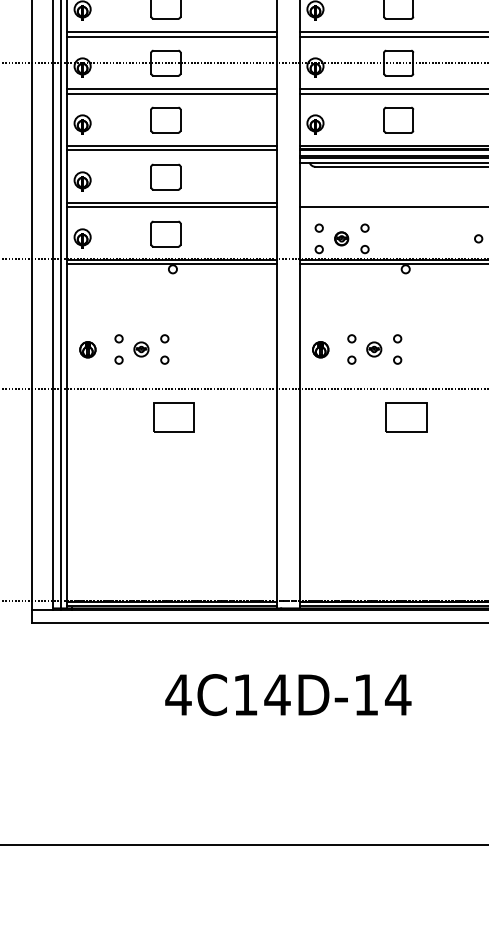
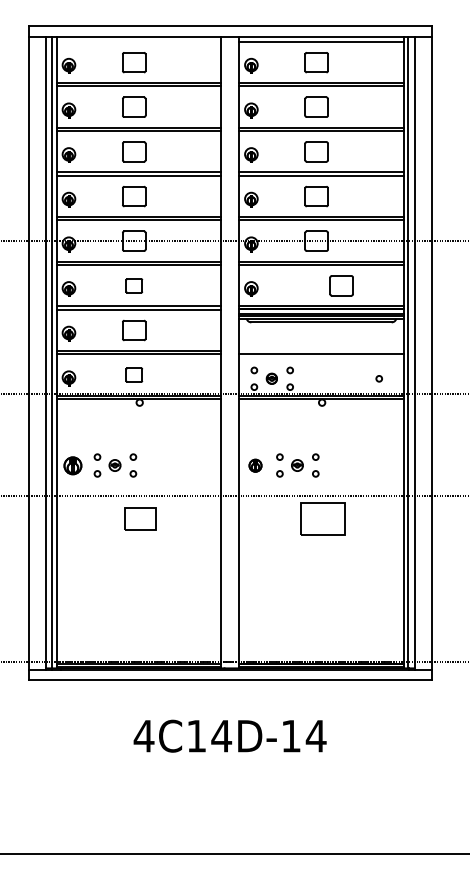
part: (166, 119) -> (134, 285), size x0.7
part: (398, 119) -> (341, 285), moved
part: (166, 233) -> (134, 374), size x0.7
part: (88, 349) -> (73, 465), size x1.4
part: (406, 417) -> (322, 518), size x1.4

